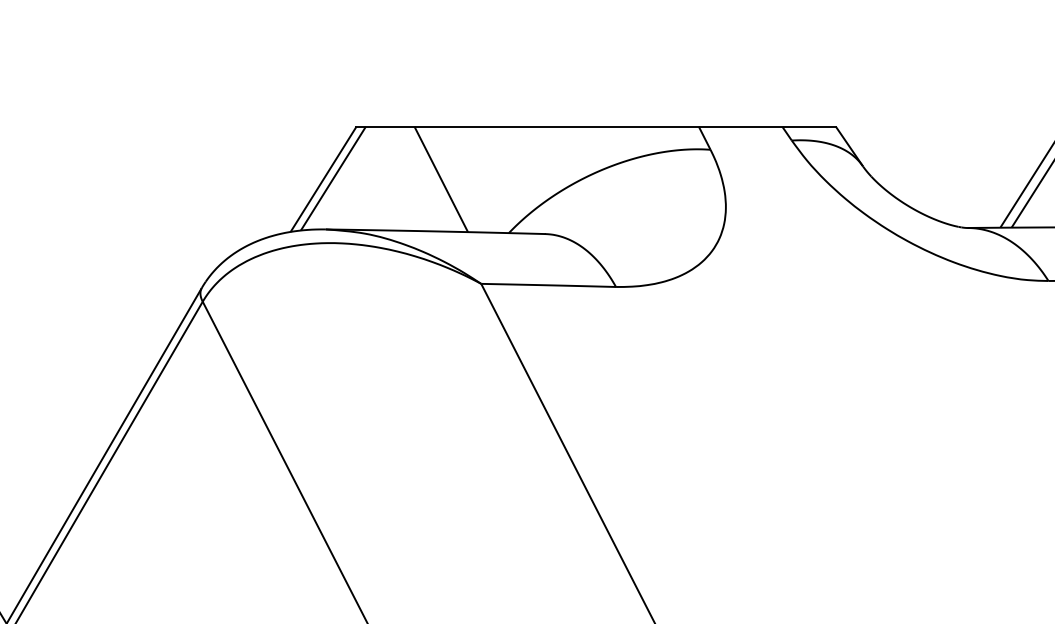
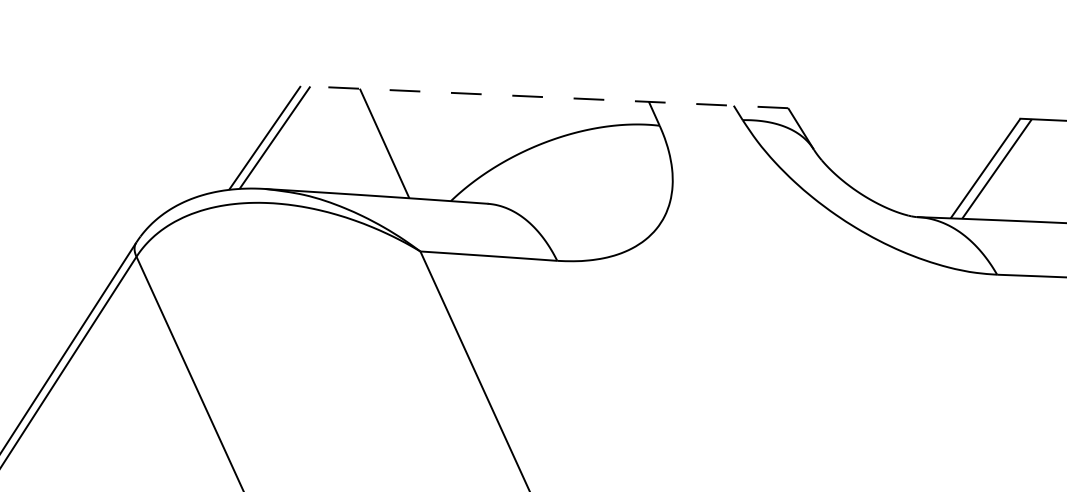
line: (596, 126) -> (544, 96), solid -> dashed

